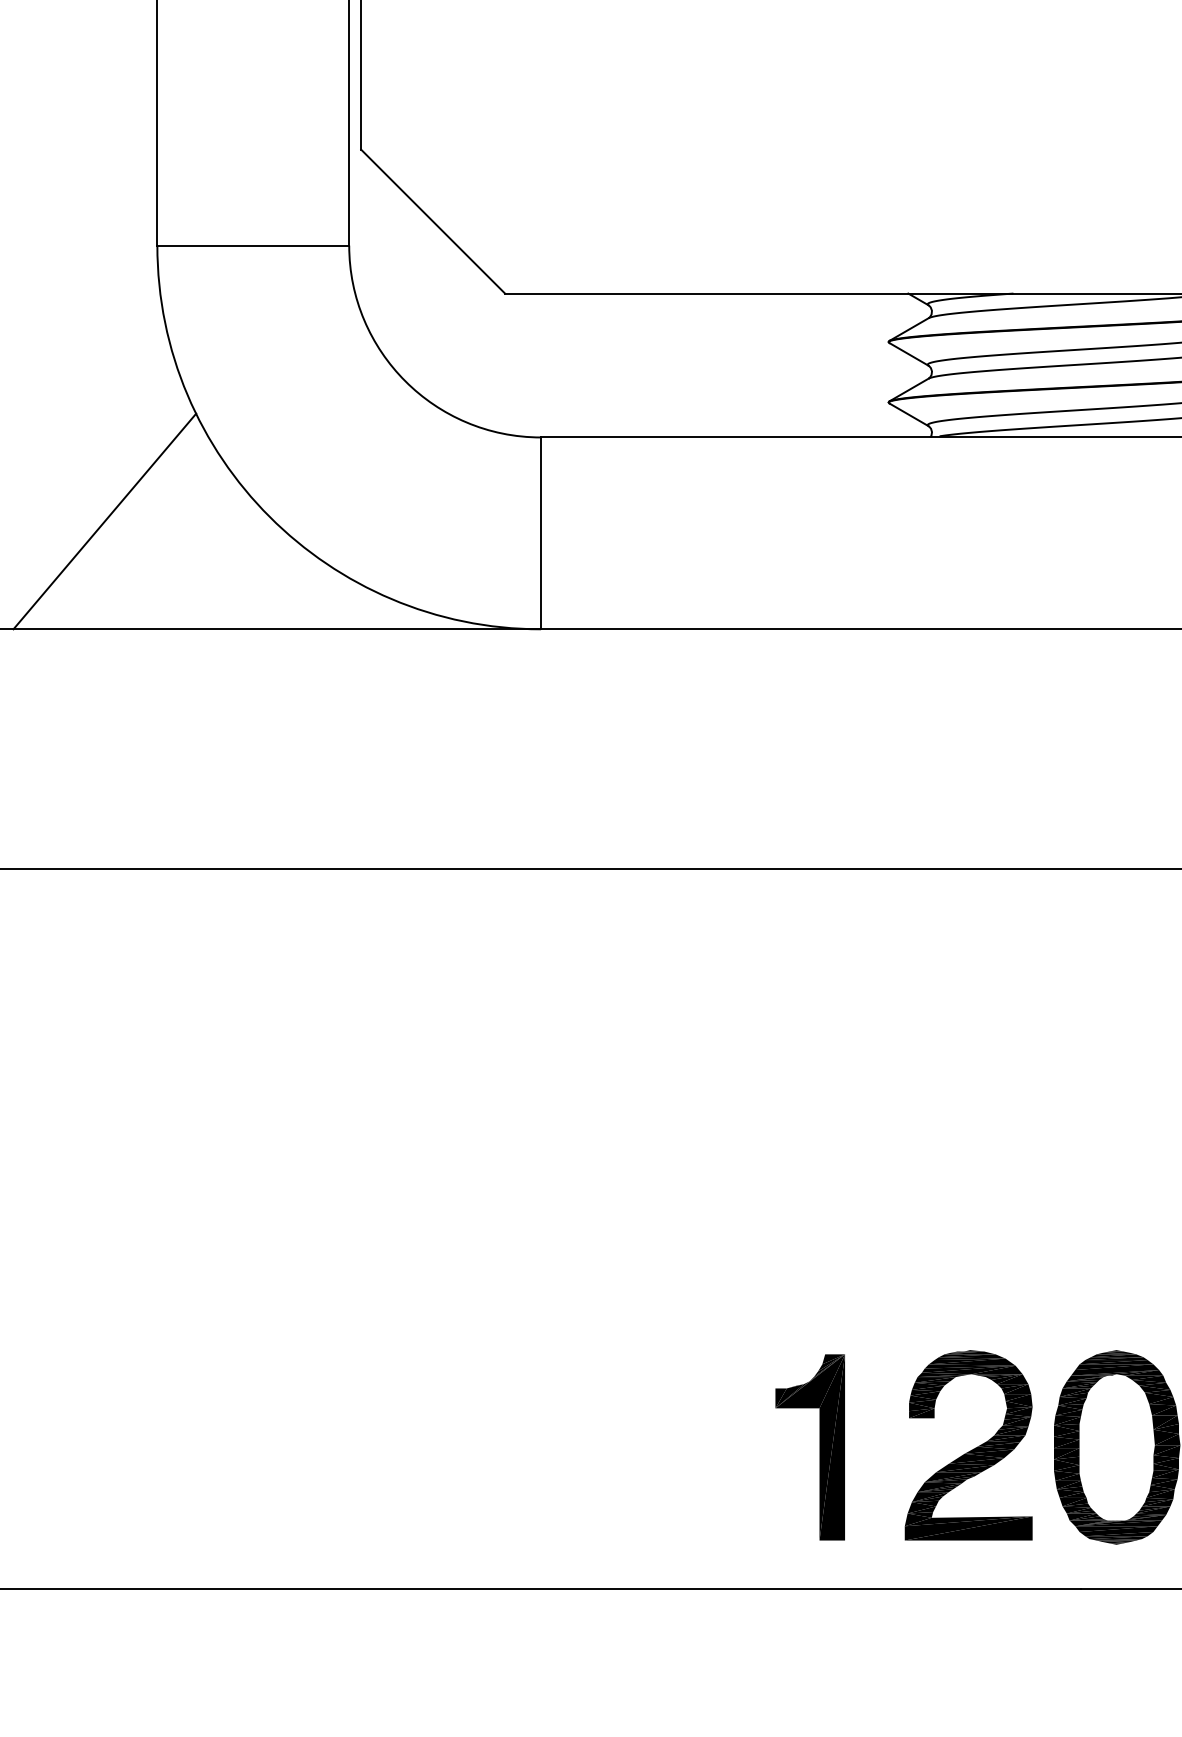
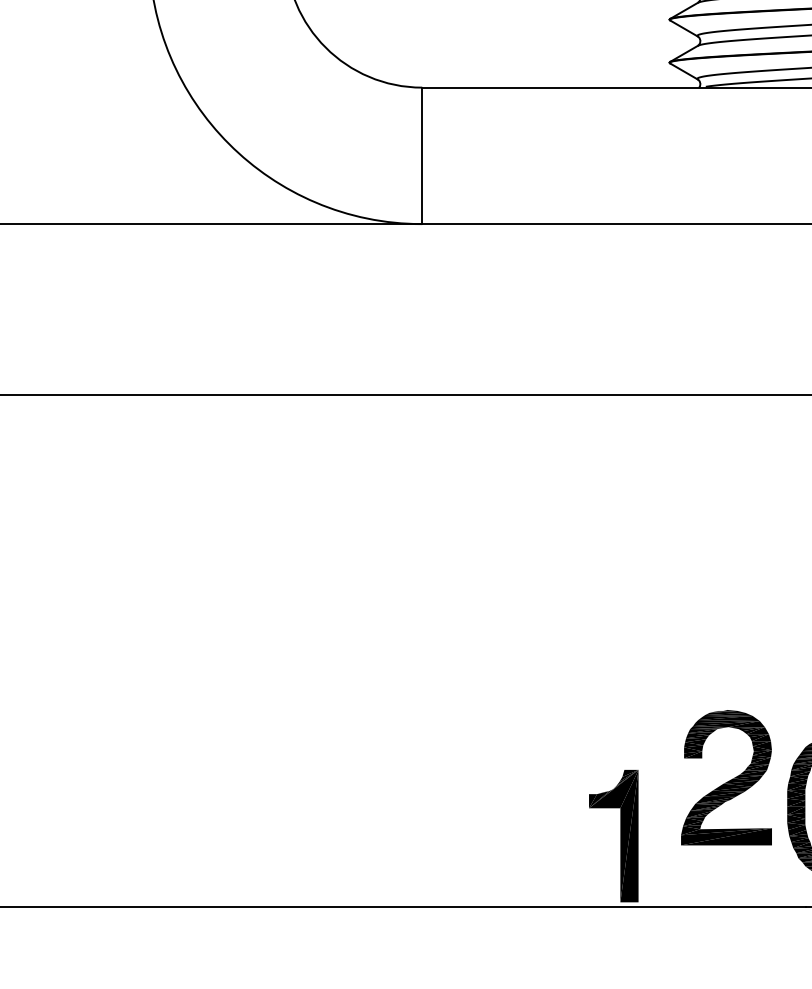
line: (104, 521) -> (111, 147), removed
part: (968, 1445) -> (726, 777), moved
part: (819, 1447) -> (620, 836), moved

